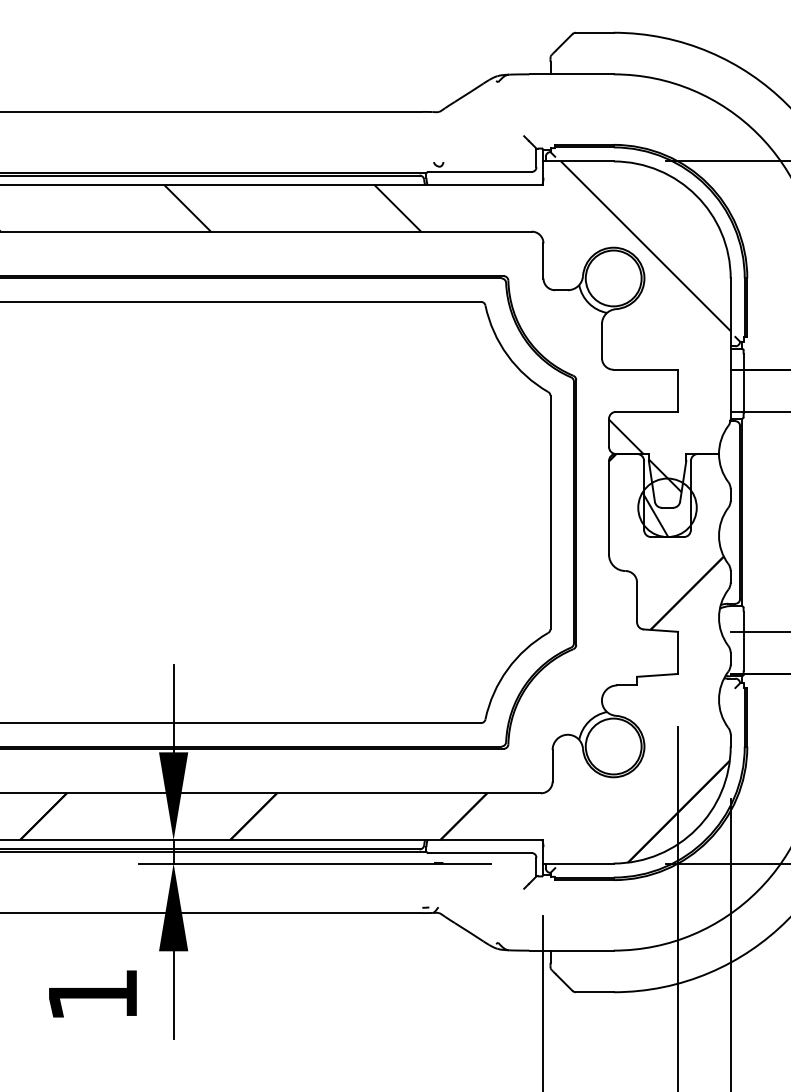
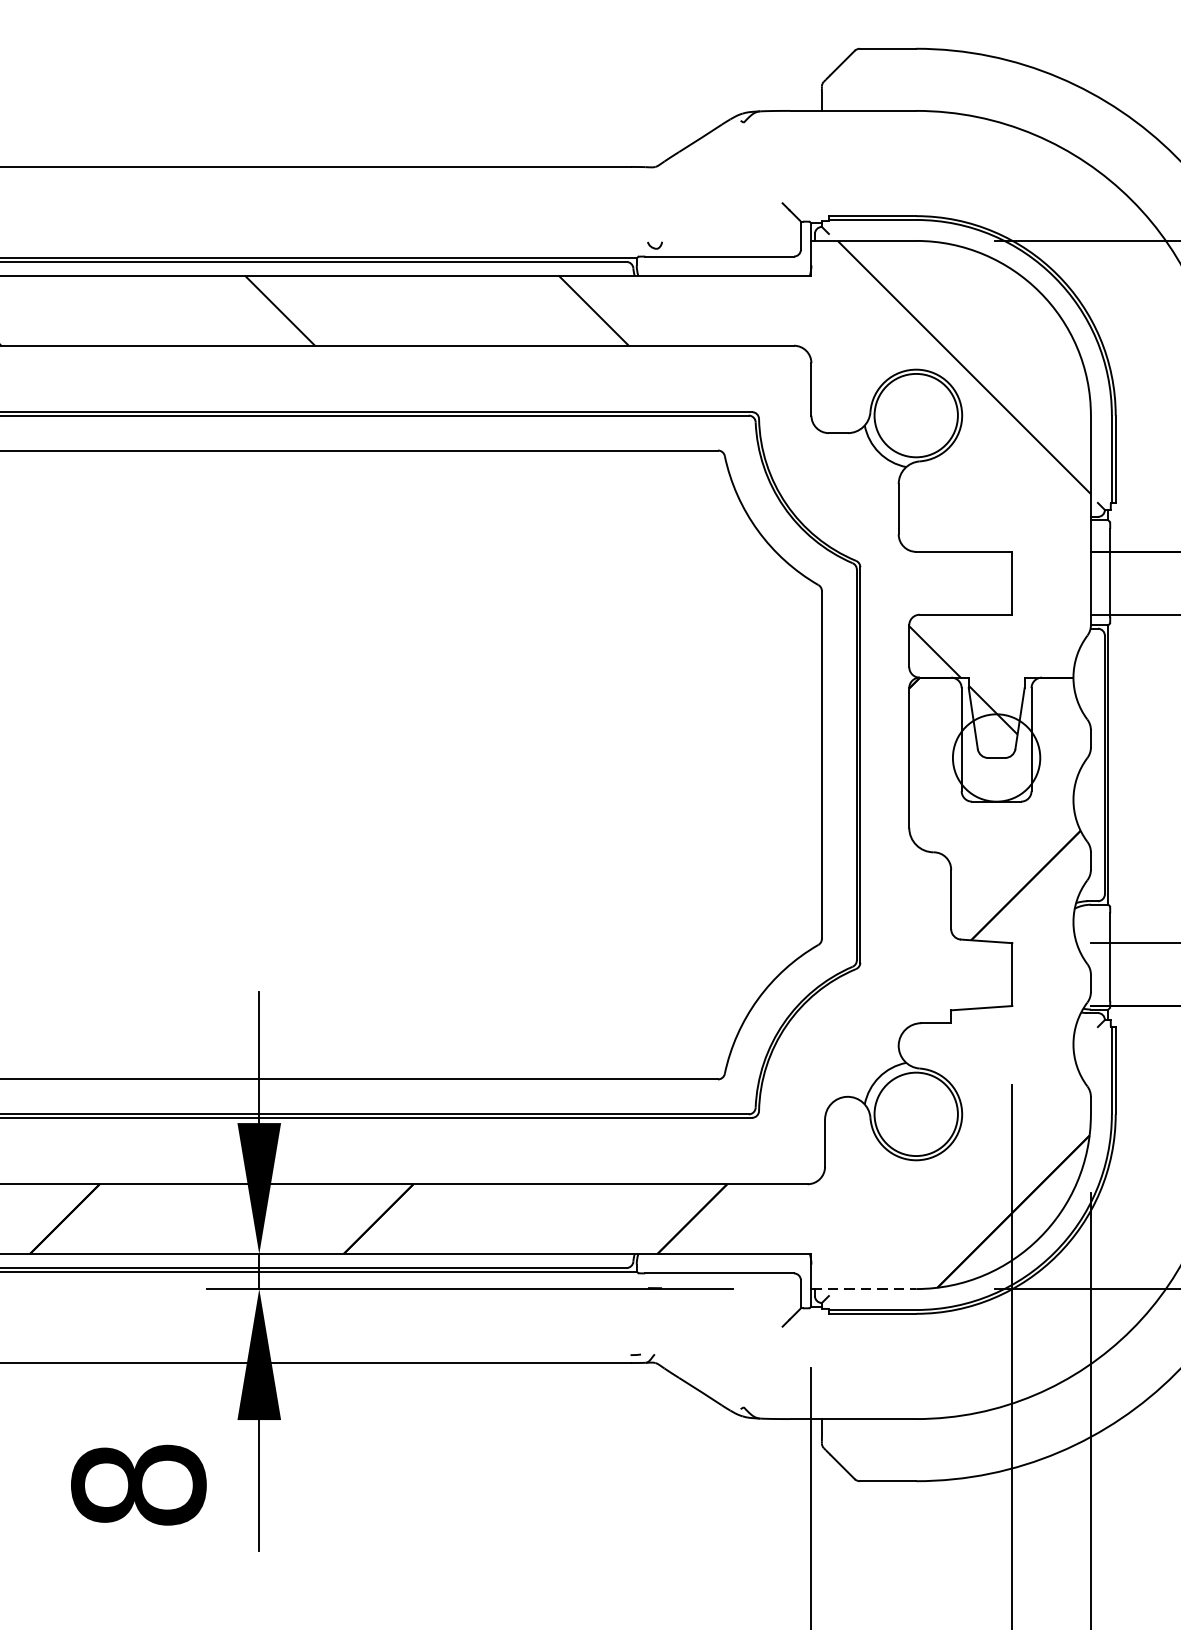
hatch: (655, 514) -> (978, 767), removed
line: (579, 863) -> (865, 1288), solid -> dashed
text: (92, 994) -> (138, 1484), 1 -> 8

